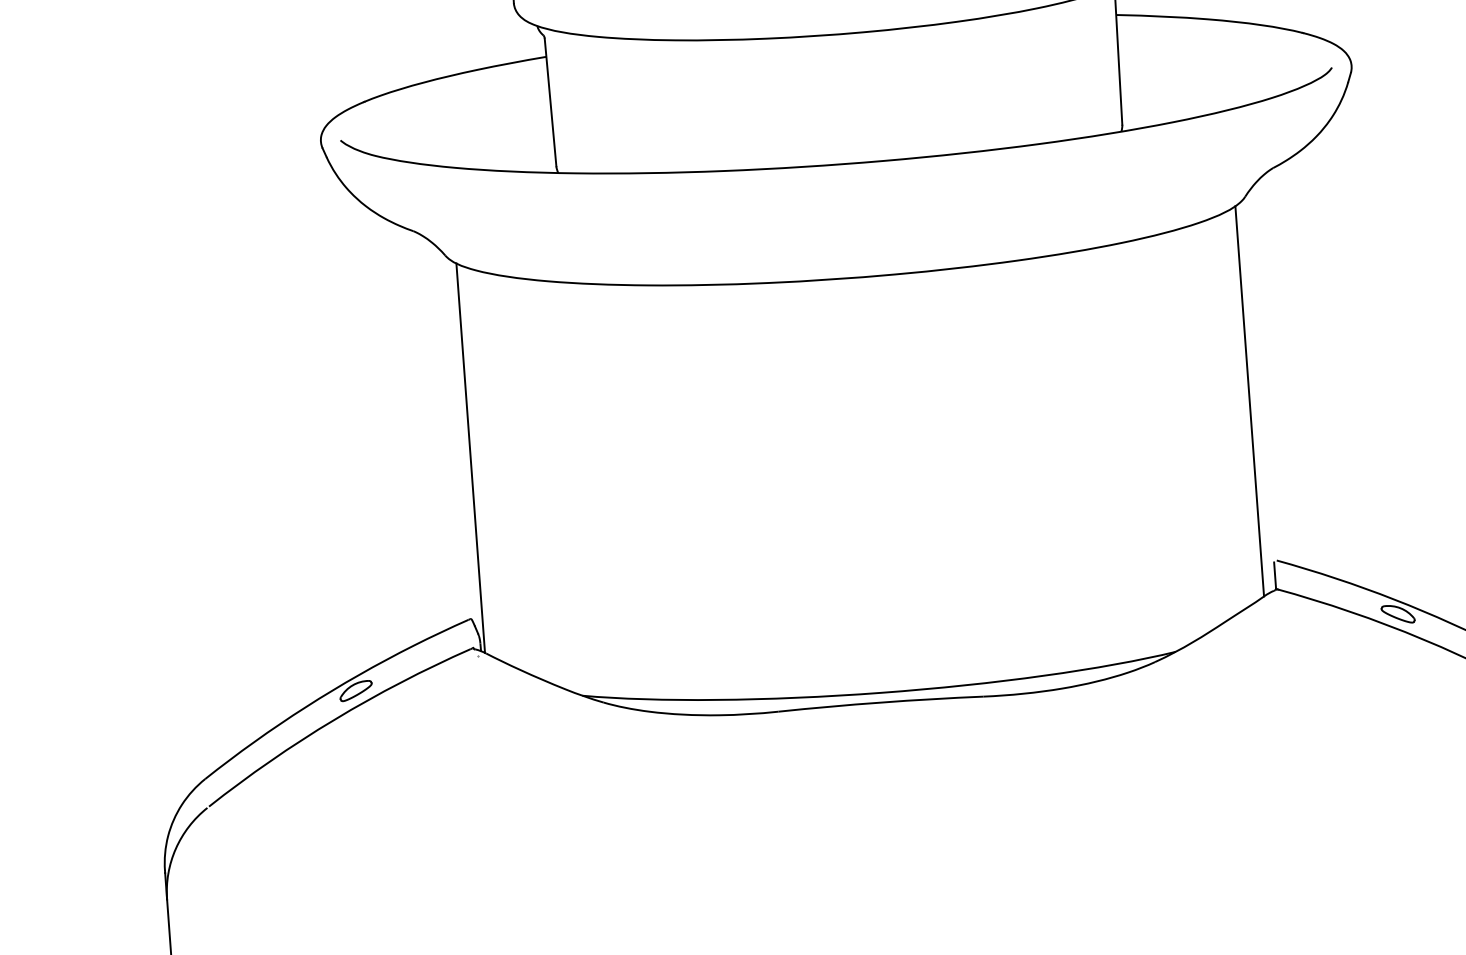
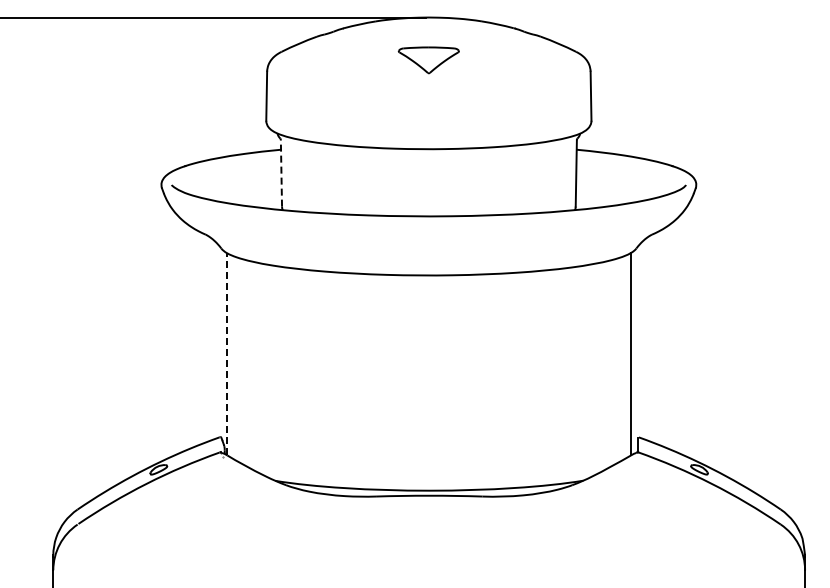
line: (550, 100) -> (281, 172), solid -> dashed
line: (470, 457) -> (226, 353), solid -> dashed

